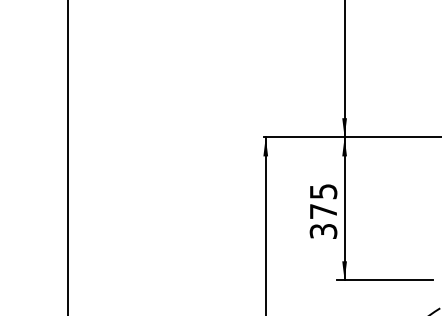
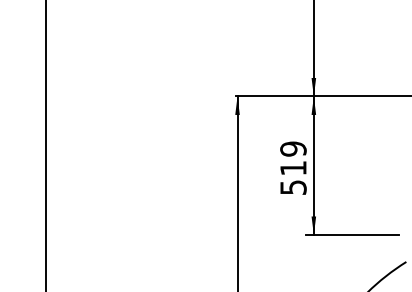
text: (323, 210) -> (293, 167), 375 -> 519

